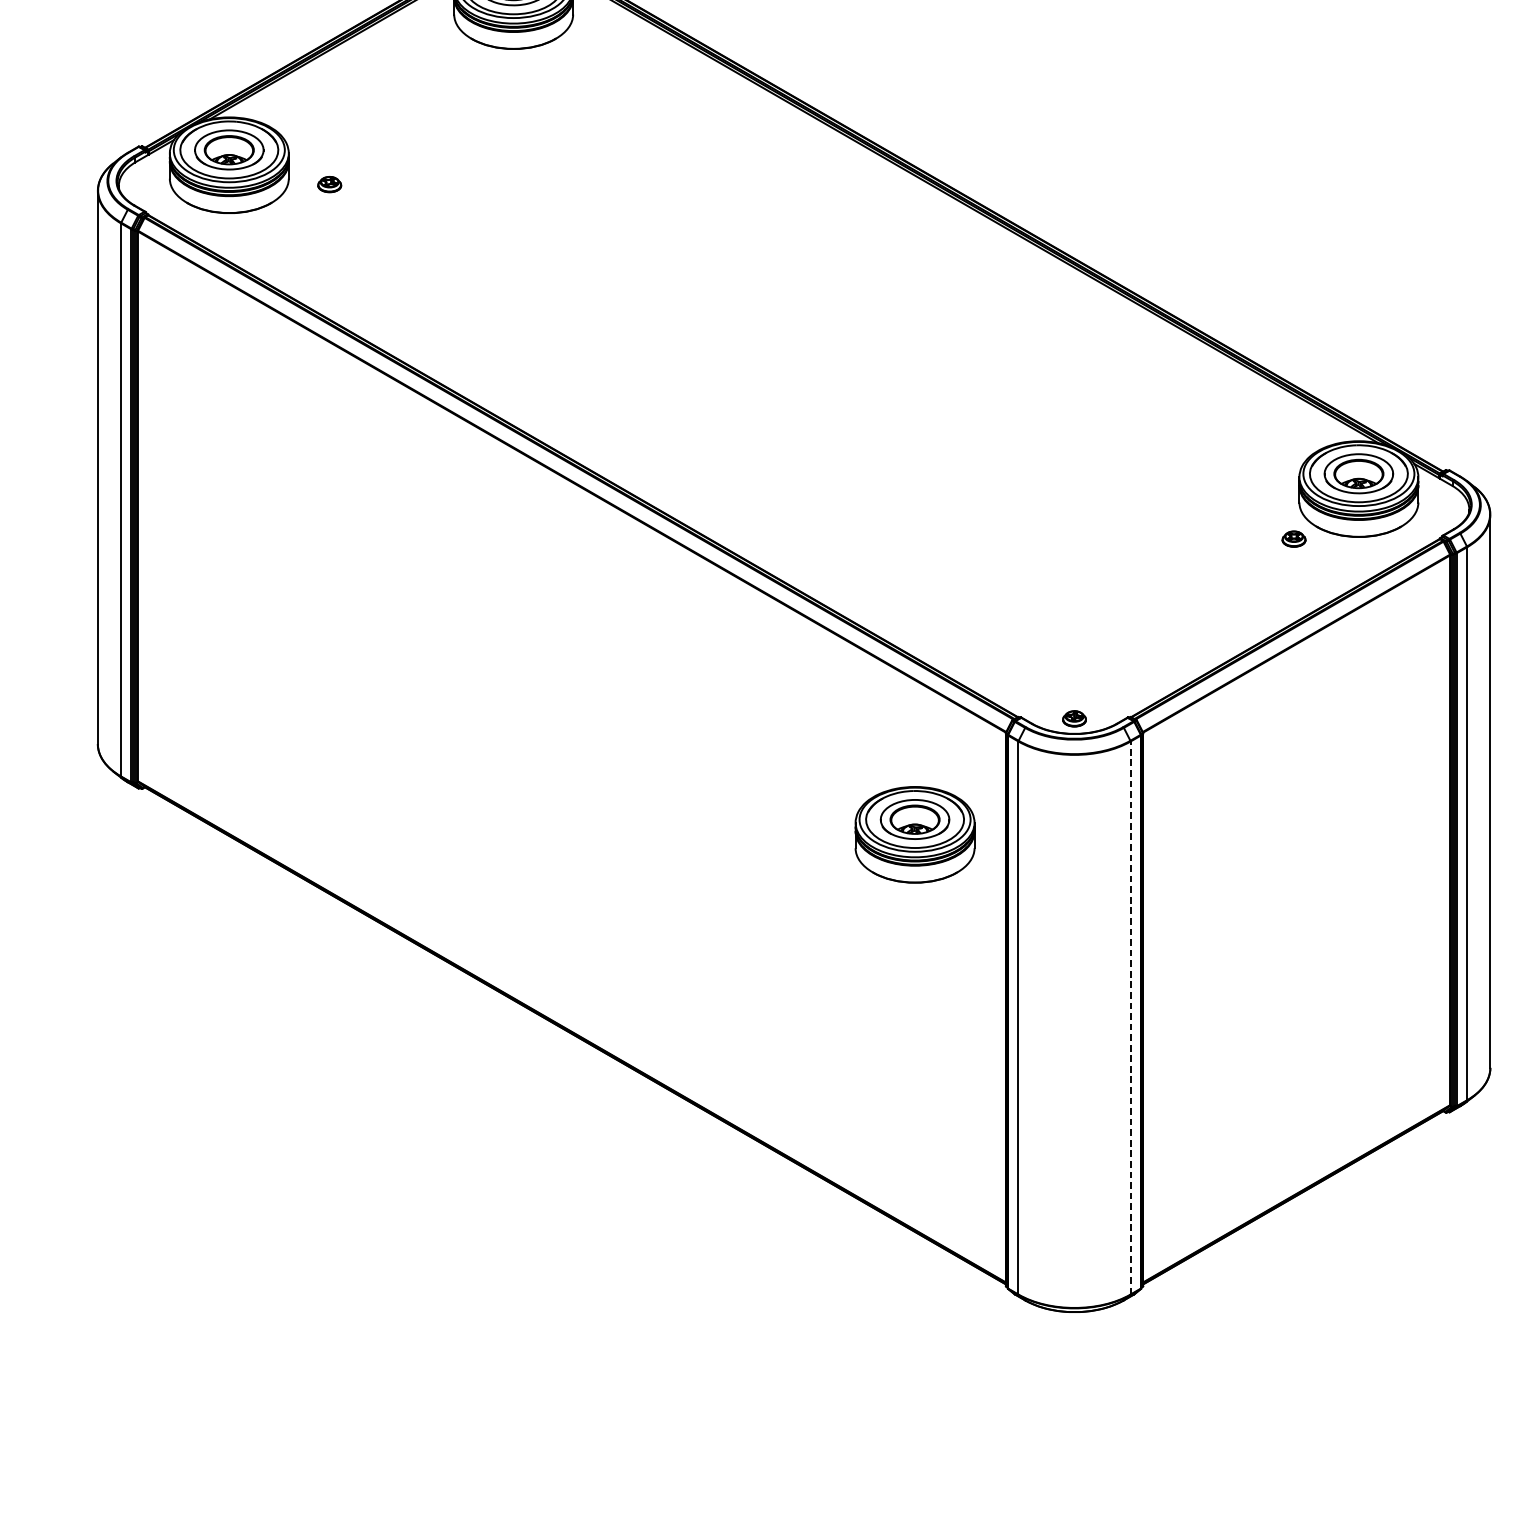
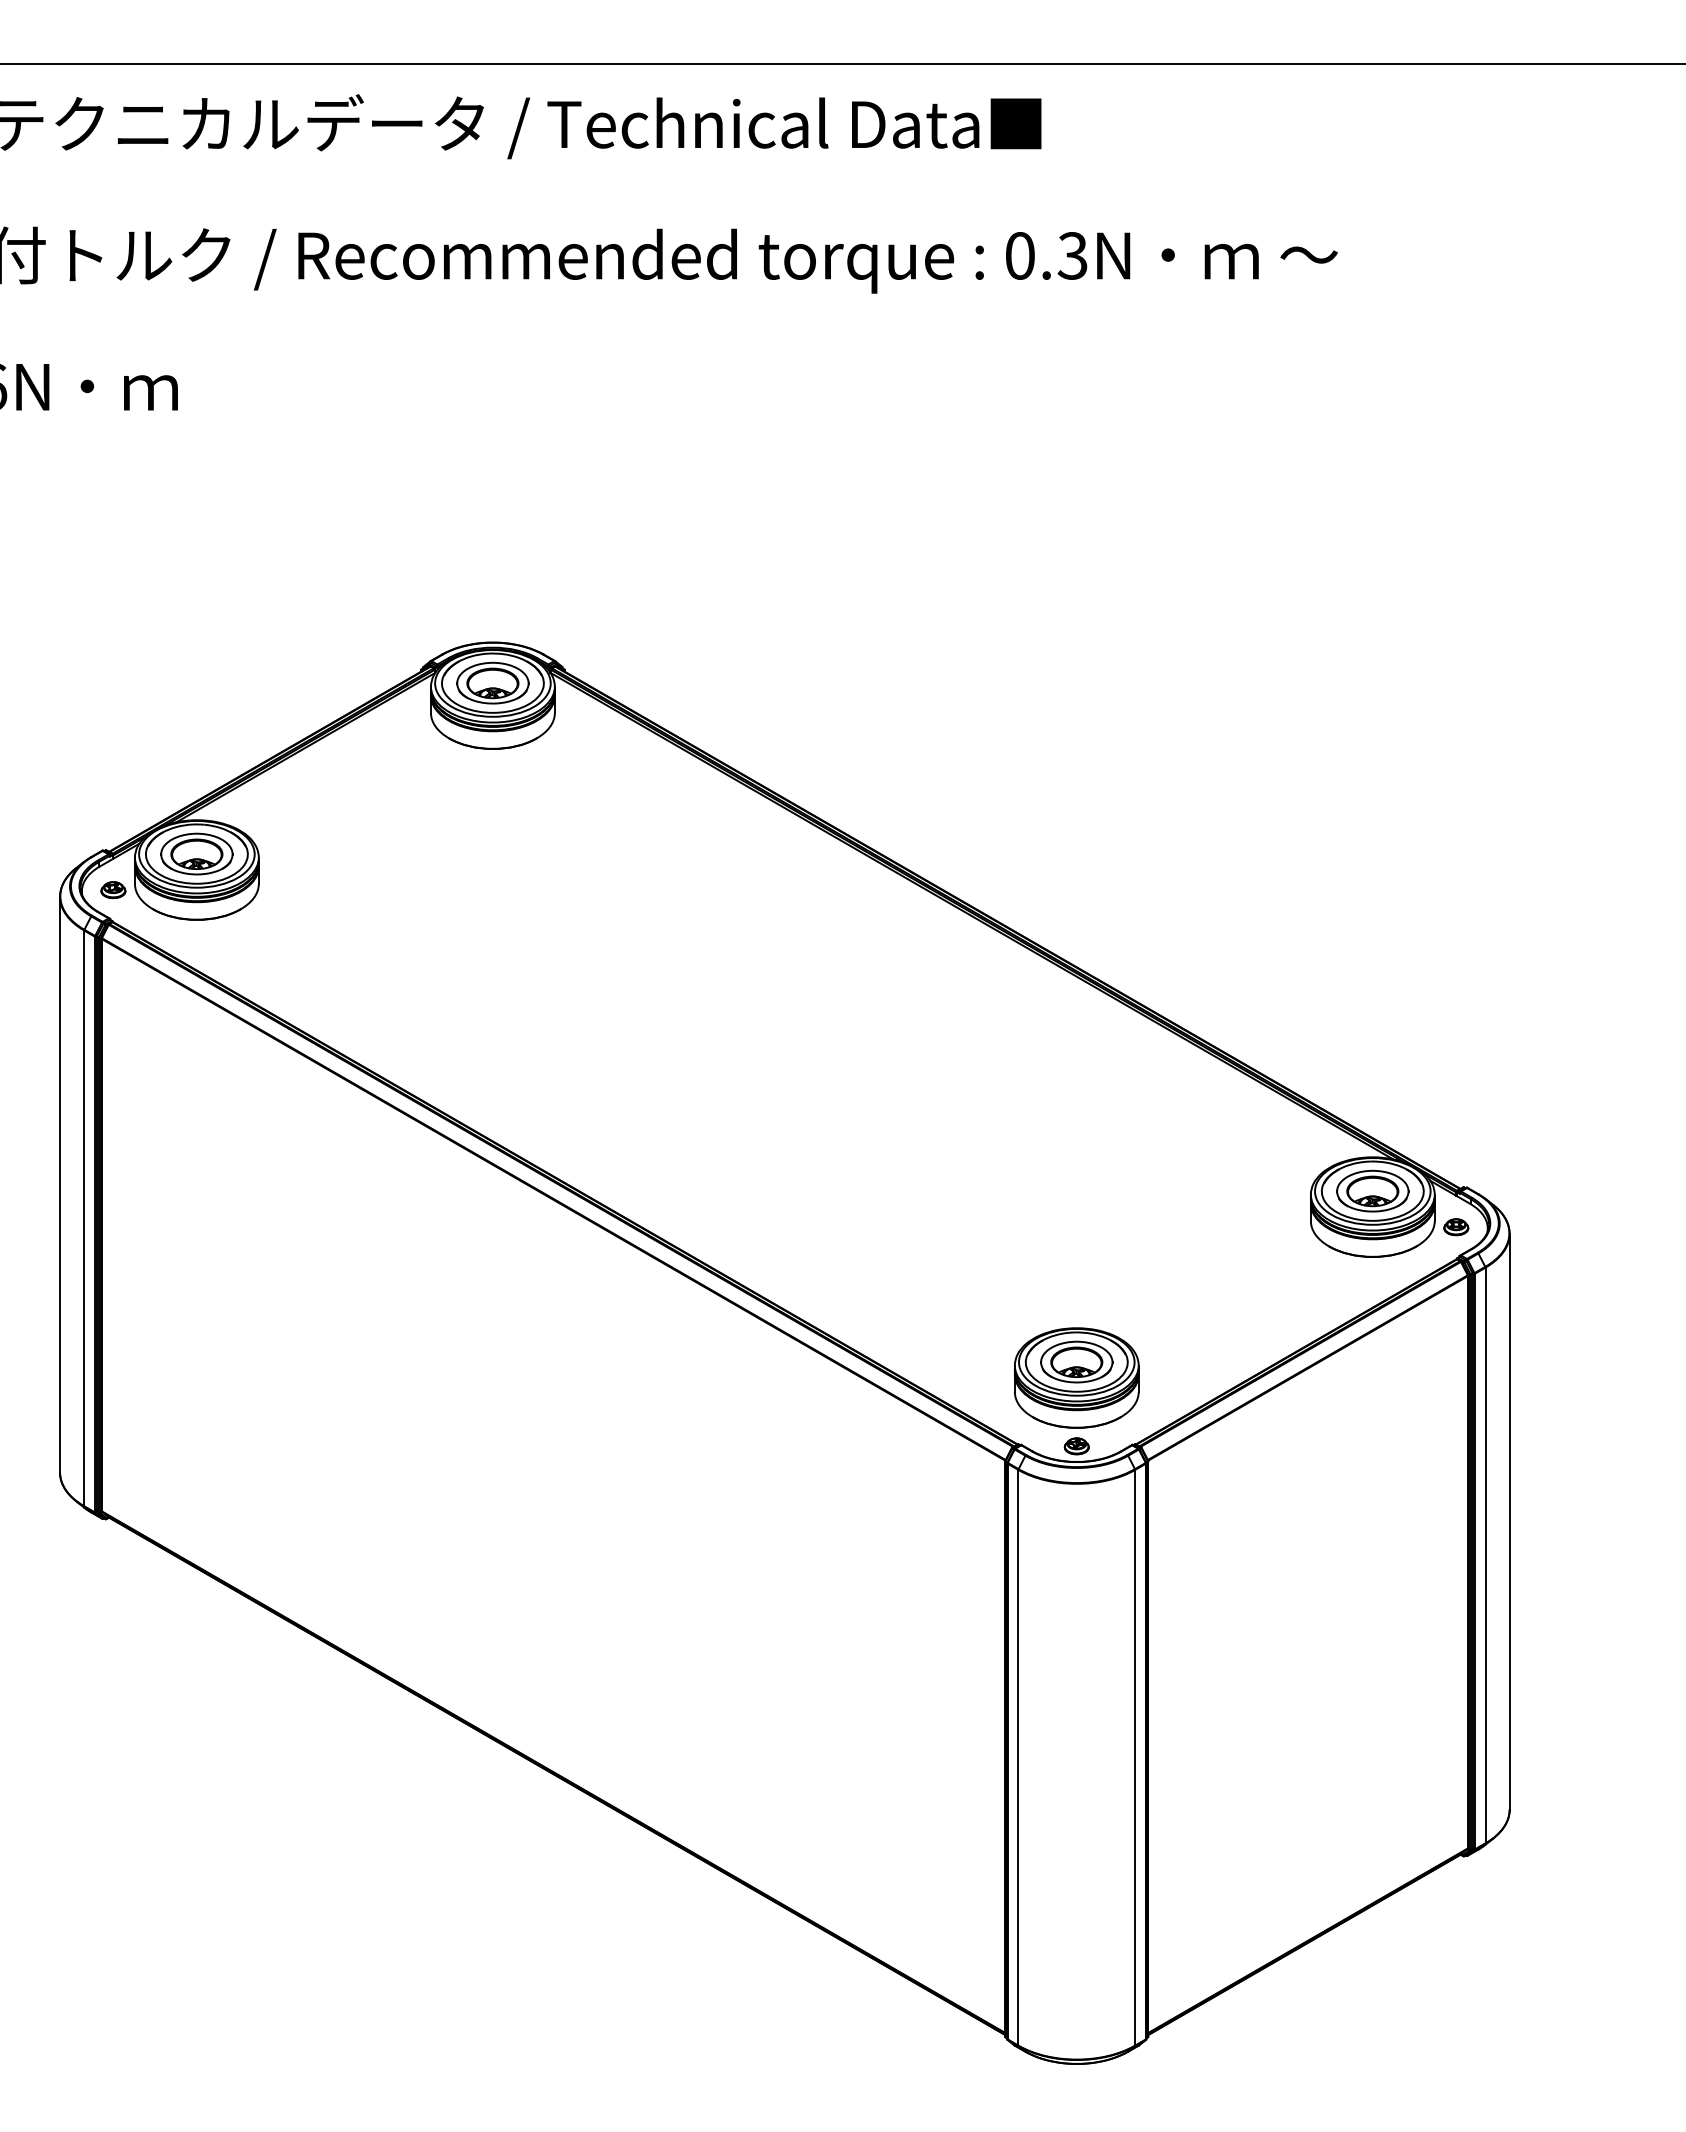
part: (329, 184) -> (113, 890), moved
part: (1294, 539) -> (1456, 1227), moved
part: (914, 834) -> (1076, 1377), moved
line: (1130, 1017) -> (1135, 1757), dashed -> solid

